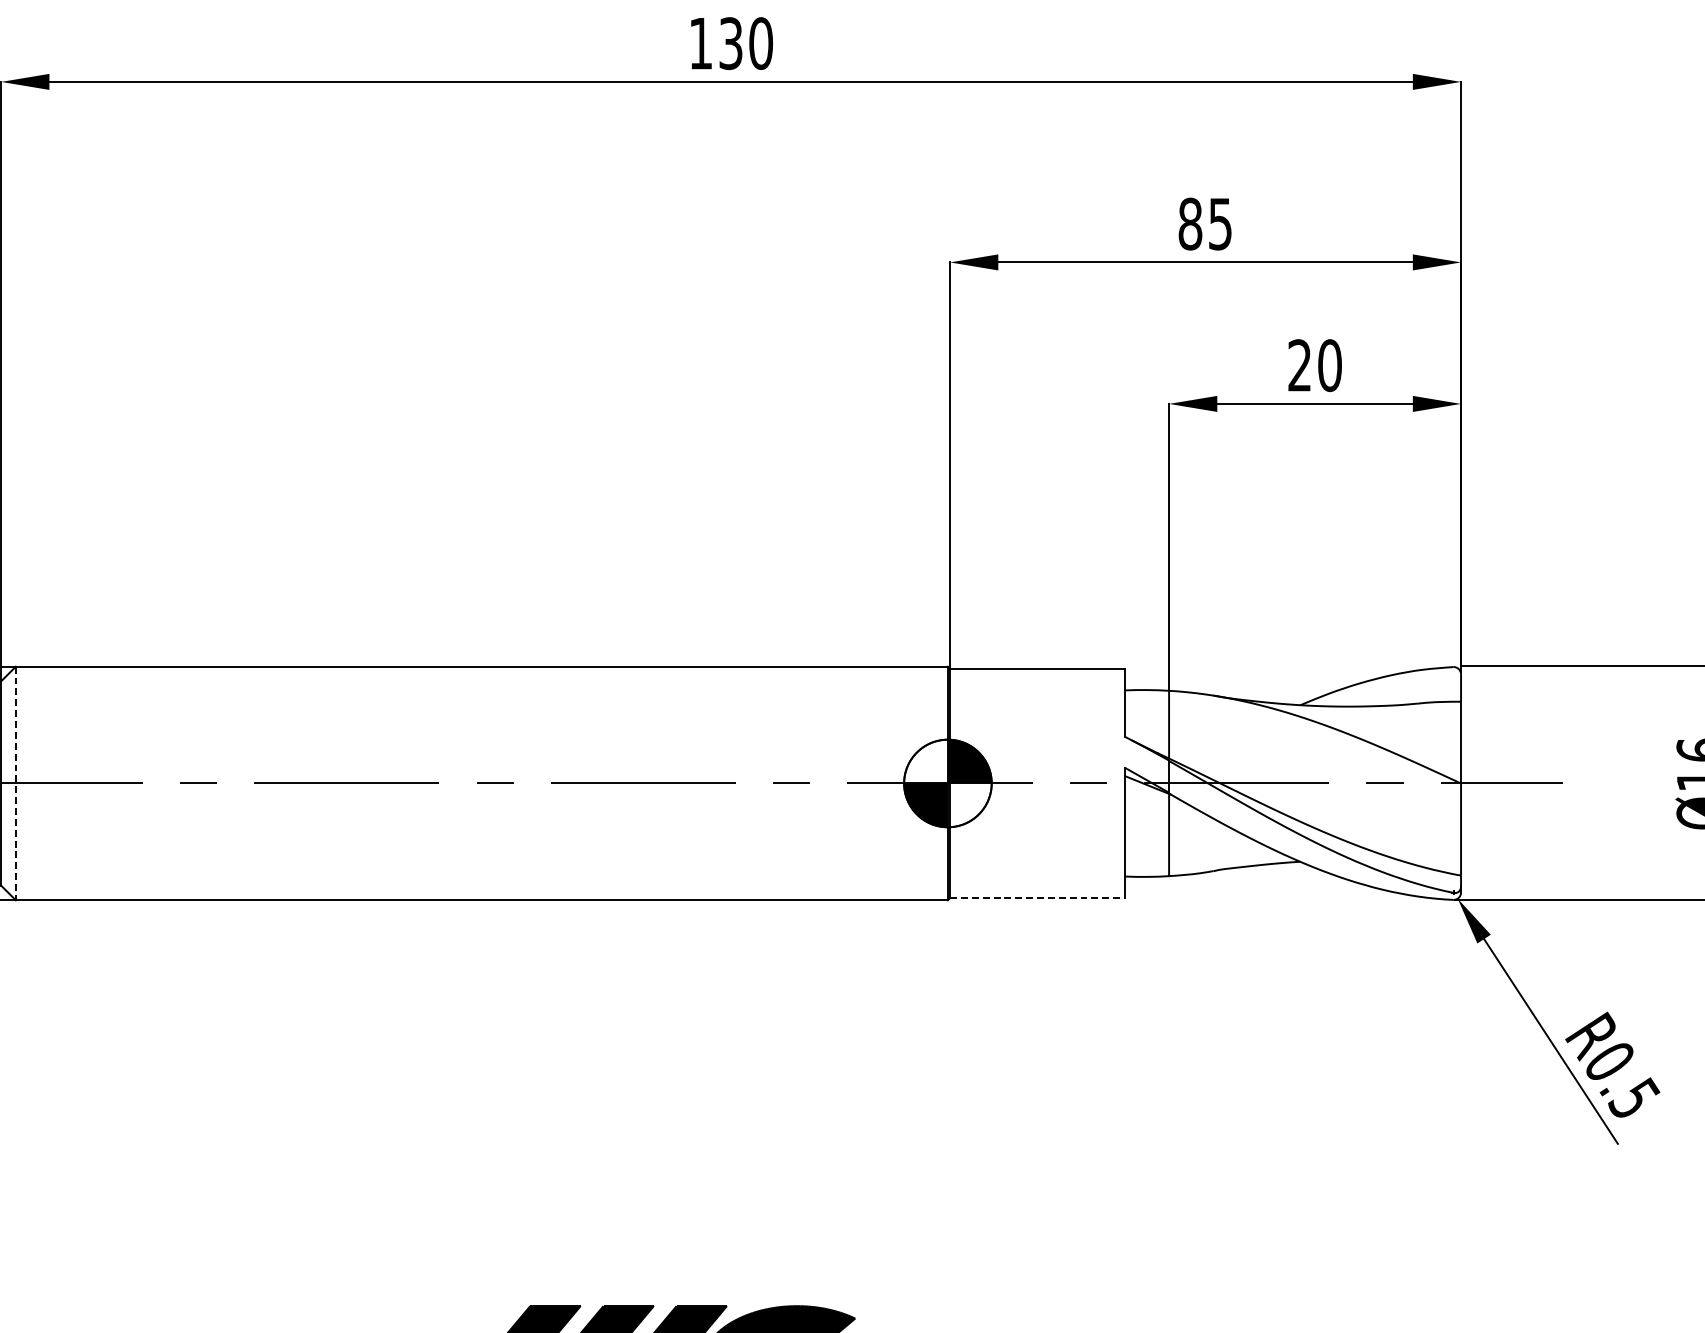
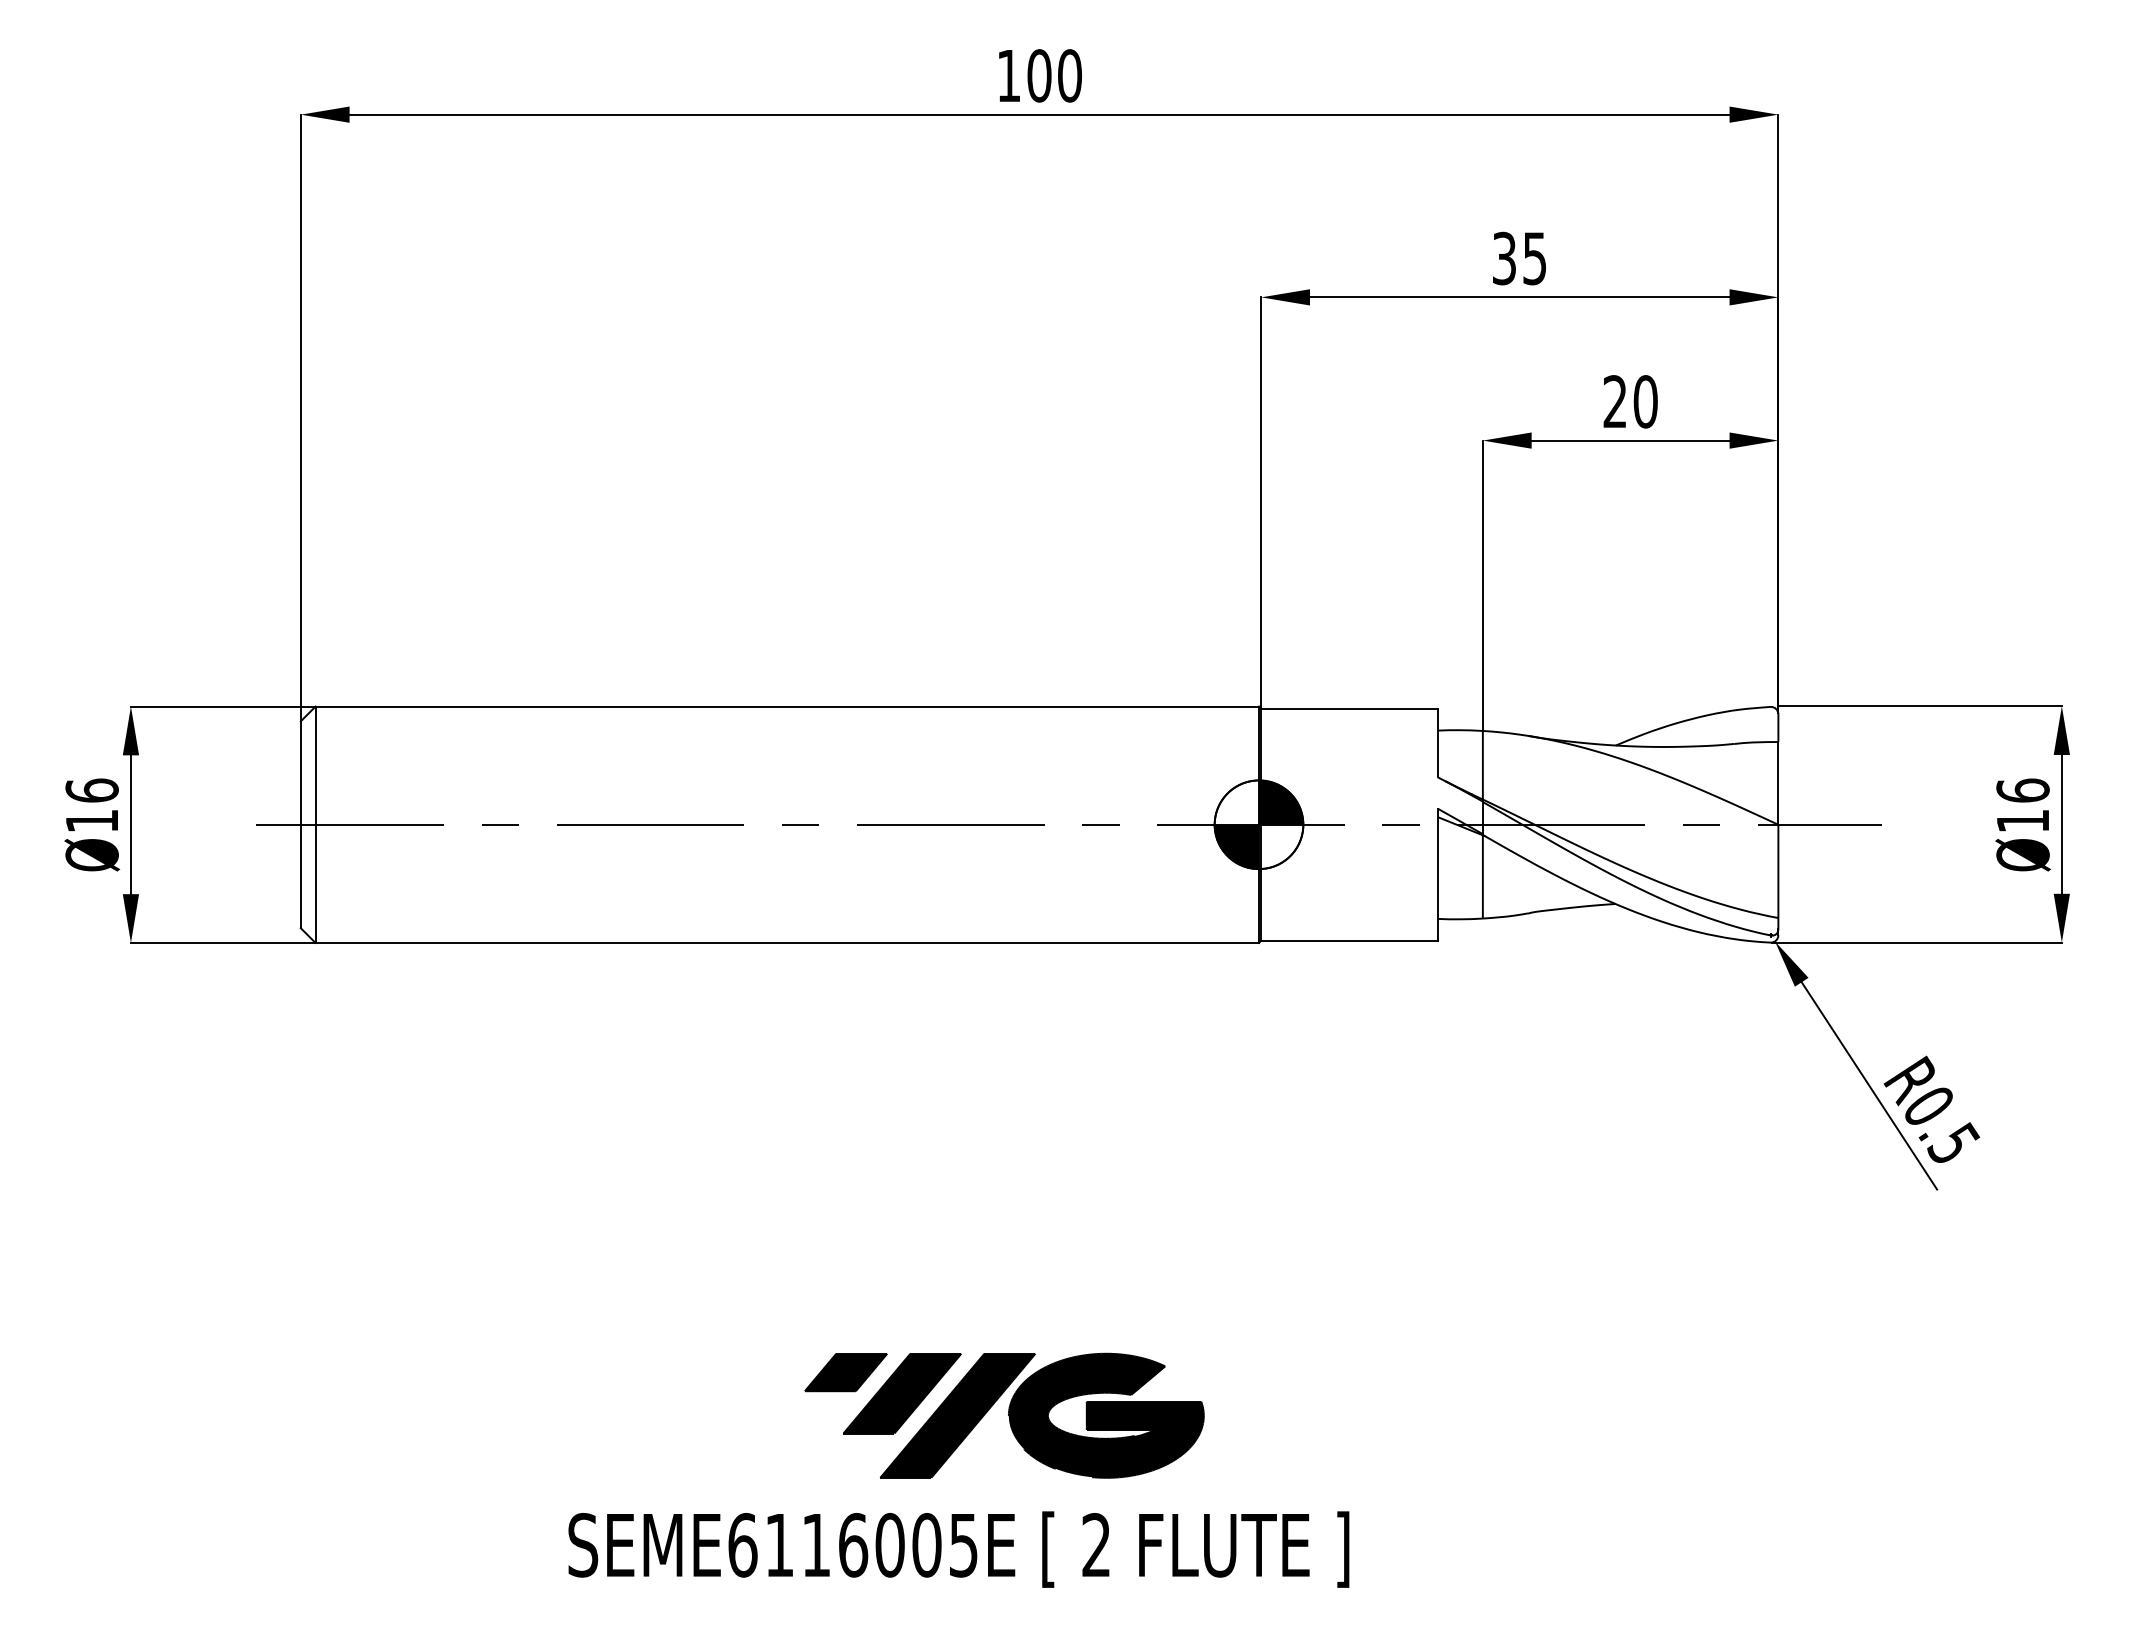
text: (731, 43) -> (1039, 75), 130 -> 100
text: (1190, 224) -> (1504, 258), 85 -> 35
line: (15, 784) -> (315, 825), dashed -> solid
line: (1038, 897) -> (1350, 940), dashed -> solid

